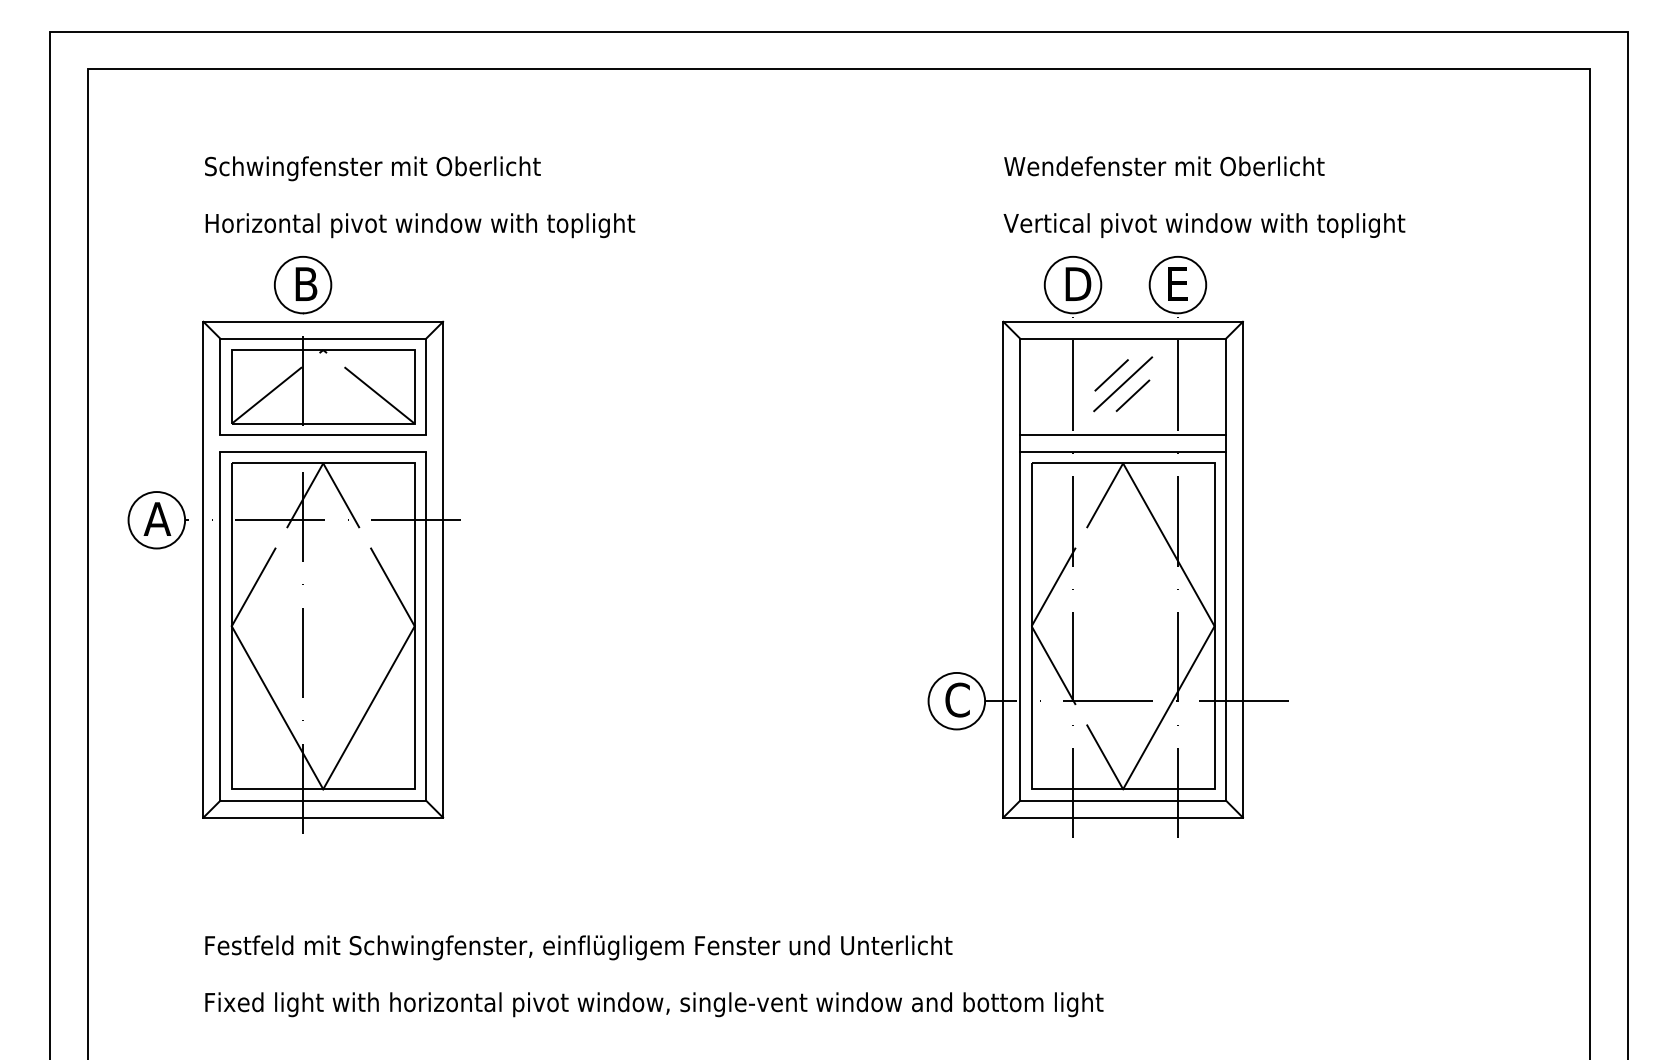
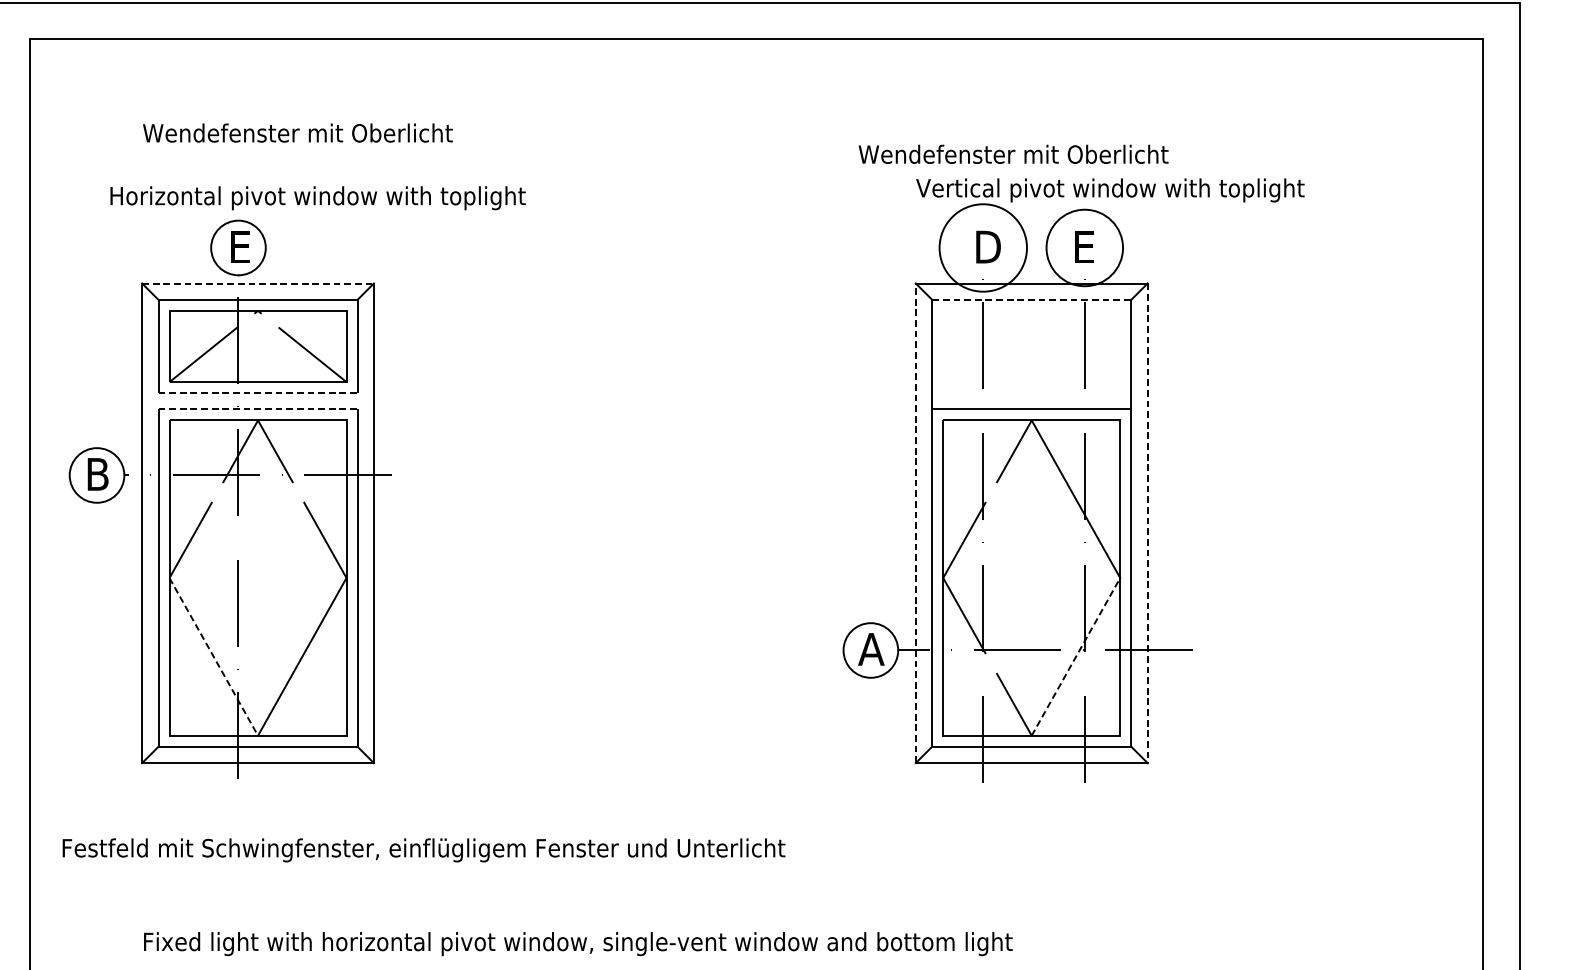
text: (1164, 166) -> (1013, 154), moved
text: (372, 168) -> (305, 135), Schwingfenster mit Oberlicht -> Wendefenster mit Oberlicht
text: (420, 225) -> (318, 198), moved
text: (306, 283) -> (241, 246), B -> E
circle: (1072, 284) -> (982, 247), size x1.6
circle: (1177, 284) -> (1084, 247), size x1.4
line: (323, 321) -> (258, 283), solid -> dashed
line: (1123, 338) -> (1032, 299), solid -> dashed
line: (1111, 375) -> (1020, 335), removed
line: (1123, 384) -> (1032, 344), removed
line: (1132, 395) -> (1040, 354), removed
line: (323, 435) -> (258, 393), solid -> dashed
line: (1122, 435) -> (1031, 393), removed
line: (323, 452) -> (258, 409), solid -> dashed
text: (157, 518) -> (97, 473), A -> B
line: (1003, 569) -> (916, 523), solid -> dashed
line: (1242, 569) -> (1147, 523), solid -> dashed
text: (956, 699) -> (870, 648), C -> A
line: (1169, 707) -> (1076, 656), solid -> dashed
line: (277, 708) -> (213, 657), solid -> dashed
text: (578, 947) -> (423, 850), moved

